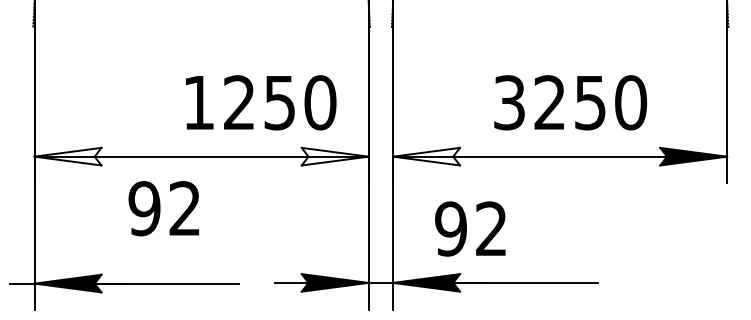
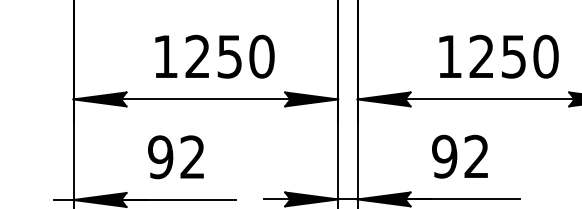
text: (261, 102) -> (215, 56), moved
text: (509, 102) -> (449, 56), 3250 -> 1250
fill: (67, 156) -> (99, 99), added
fill: (334, 156) -> (311, 99), added
fill: (426, 156) -> (384, 99), added
text: (163, 208) -> (175, 157), moved
text: (470, 228) -> (460, 156), moved

